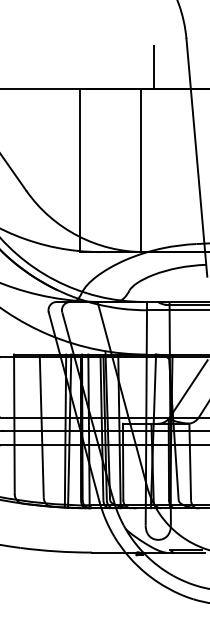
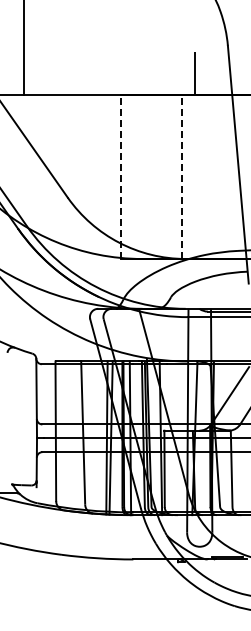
line: (80, 170) -> (121, 177), solid -> dashed
line: (141, 170) -> (182, 177), solid -> dashed

